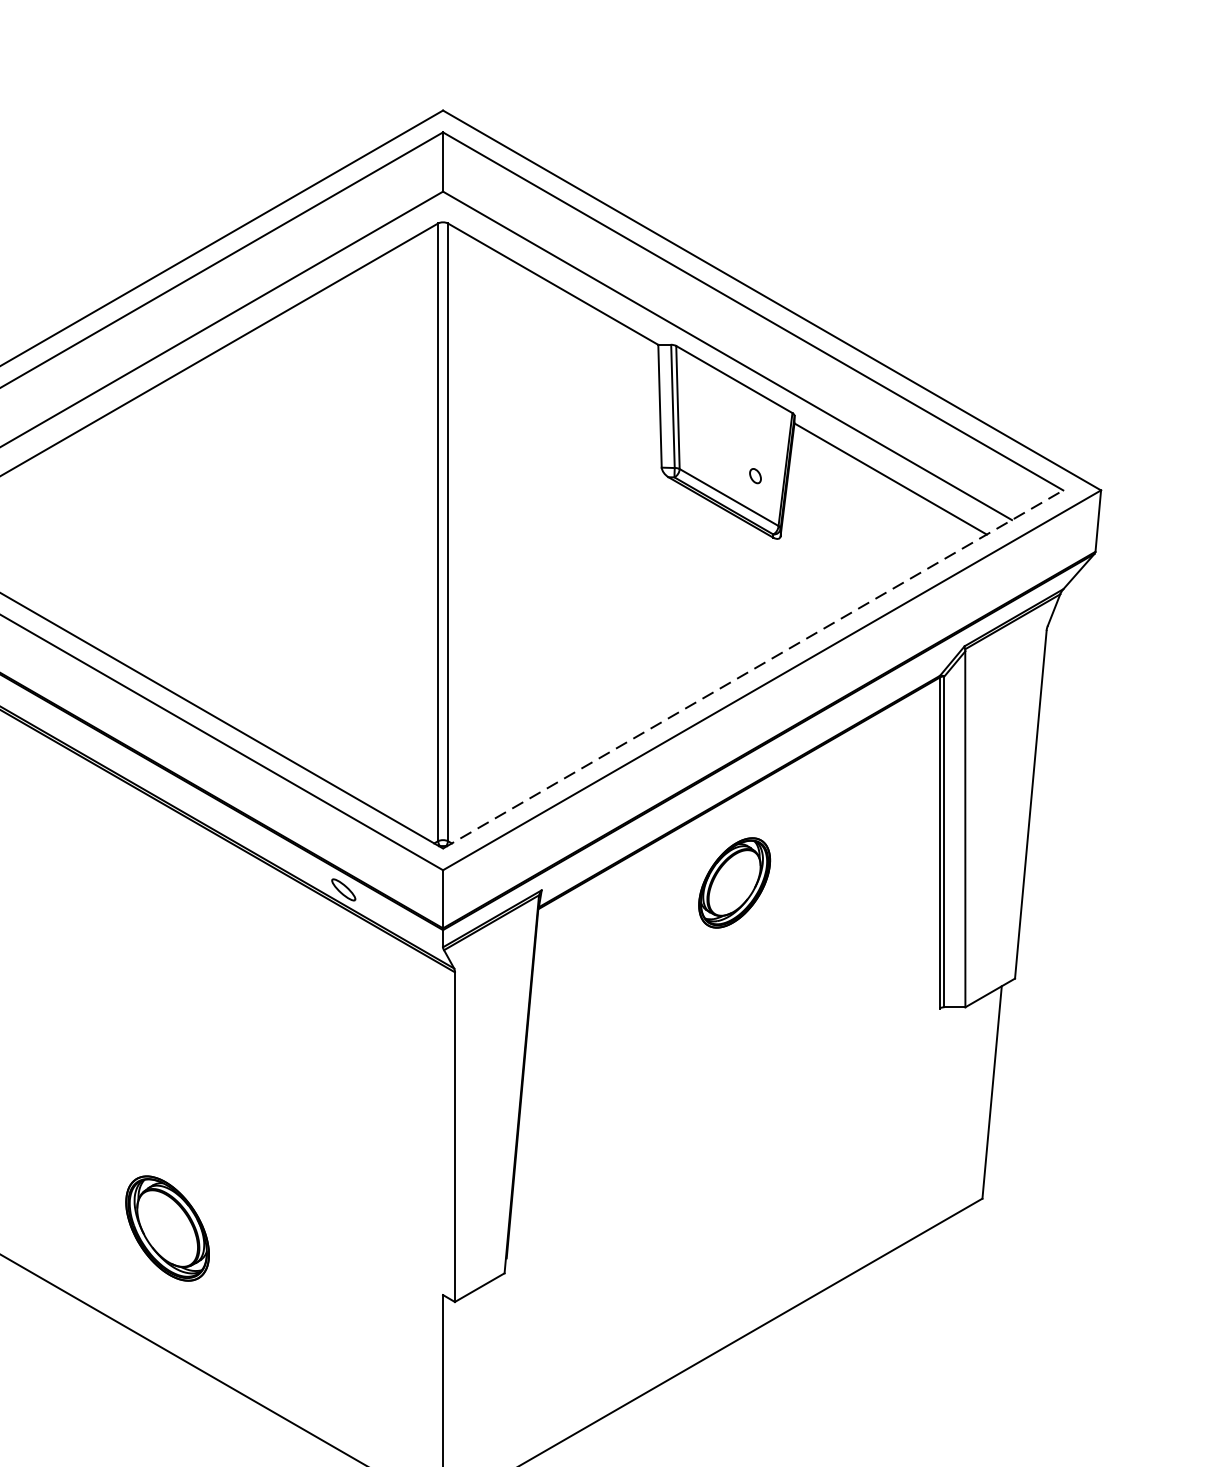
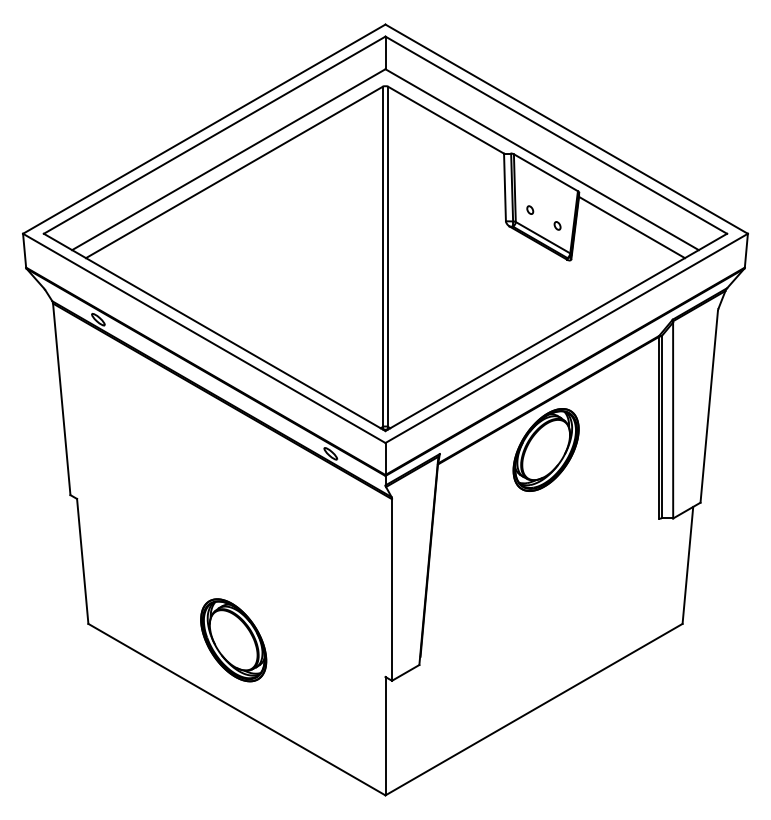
part: (706, 446) -> (530, 209), added
line: (753, 669) -> (556, 332), dashed -> solid
part: (733, 882) -> (545, 449), size x1.67
part: (167, 1228) -> (233, 640), size x1.43

